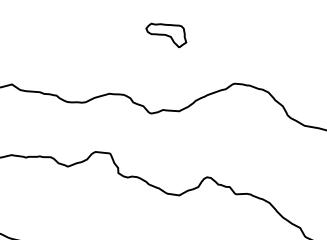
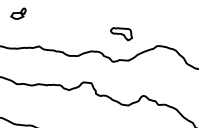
part: (164, 35) -> (120, 34), moved

